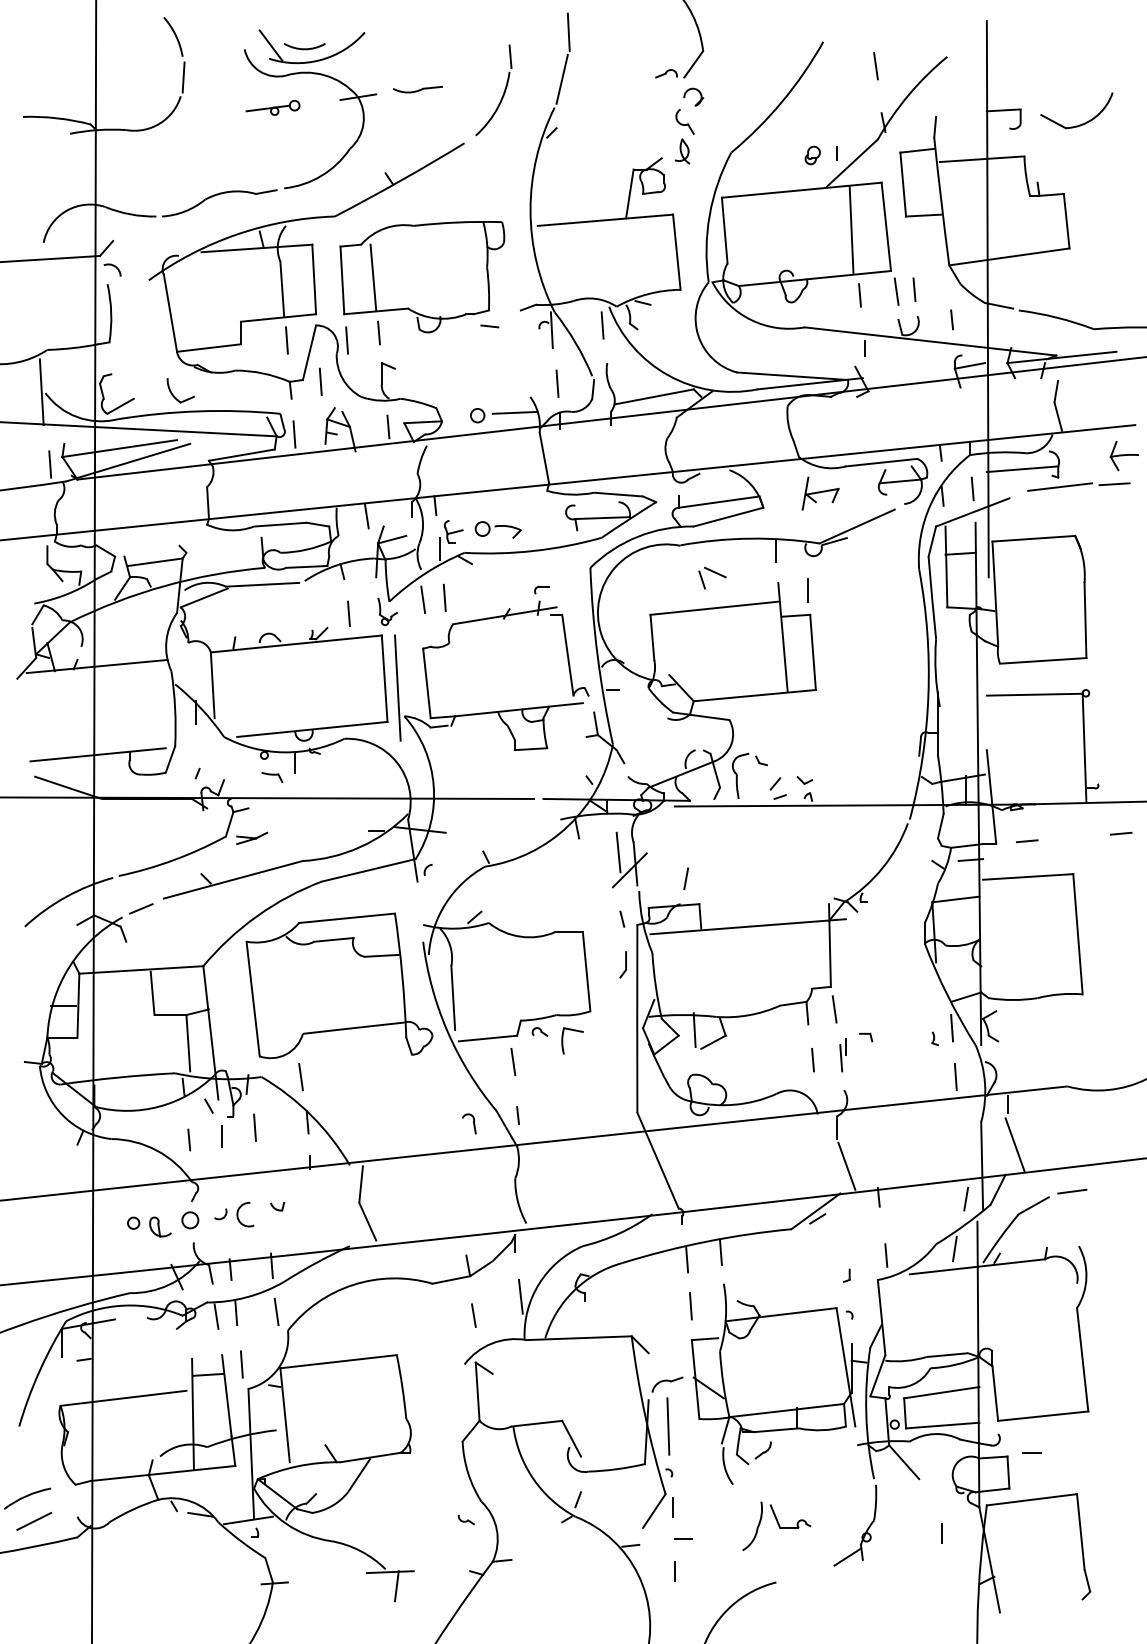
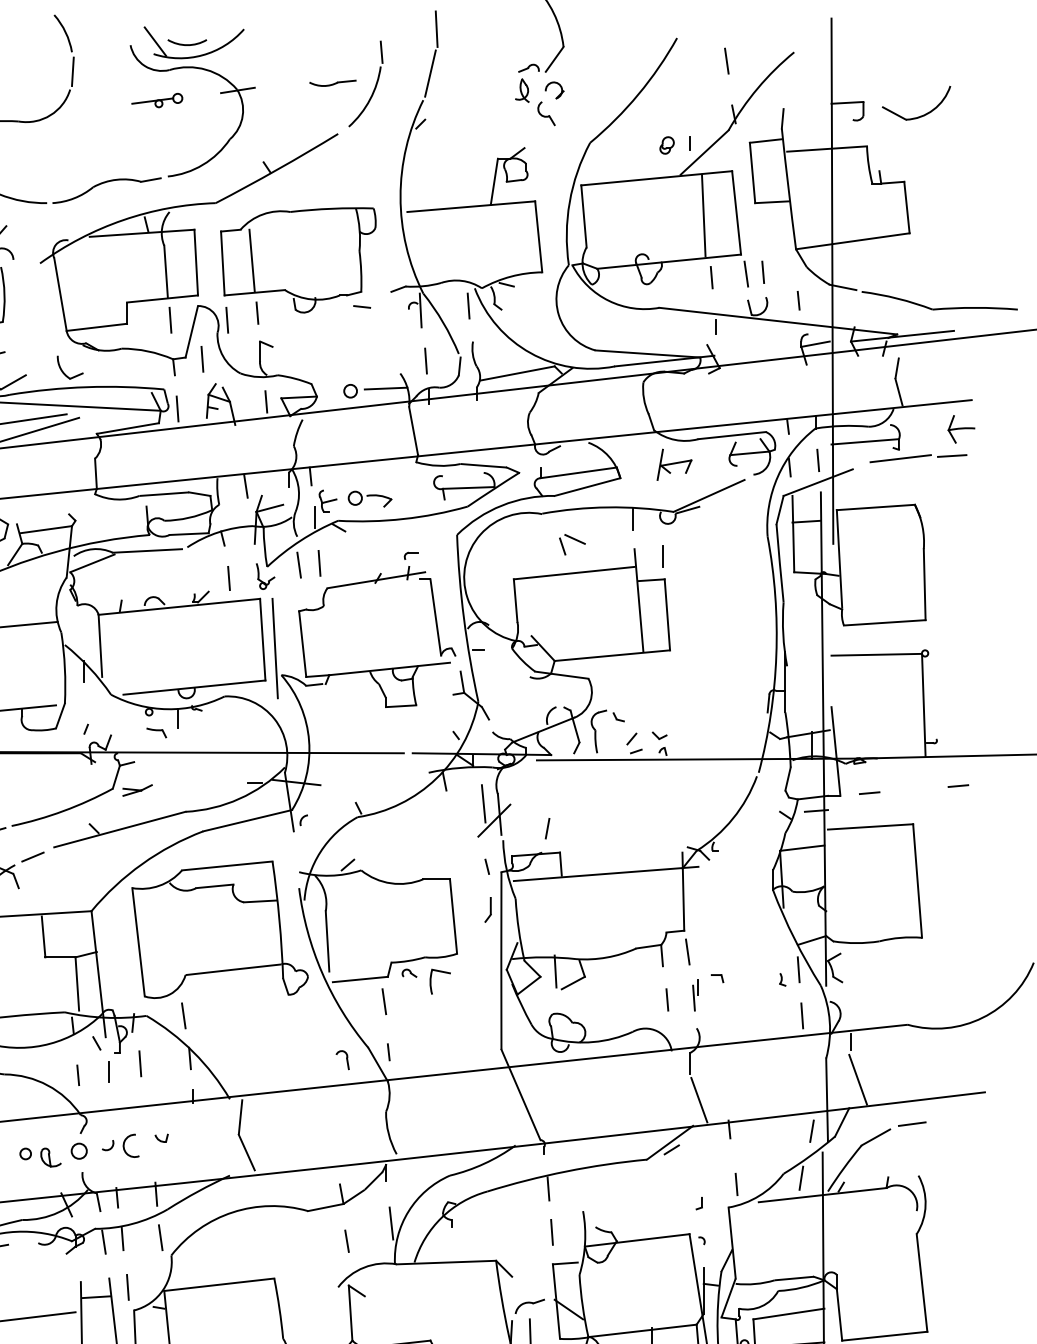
part: (417, 89) -> (332, 83), moved
part: (682, 151) -> (522, 90), moved
line: (720, 1252) -> (579, 1181), removed

